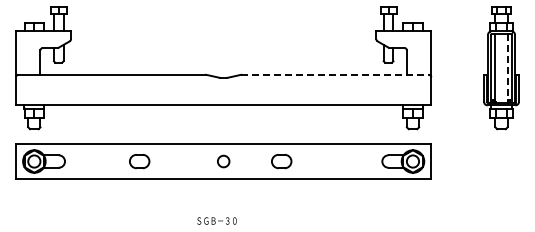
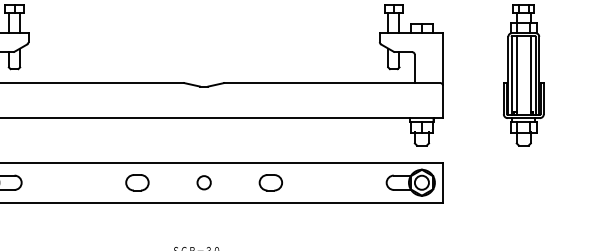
line: (507, 68) -> (530, 75), dashed -> solid
line: (334, 74) -> (331, 82), dashed -> solid
part: (139, 161) -> (137, 182), moved

